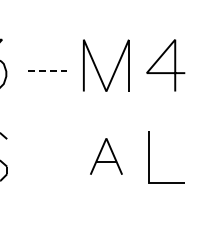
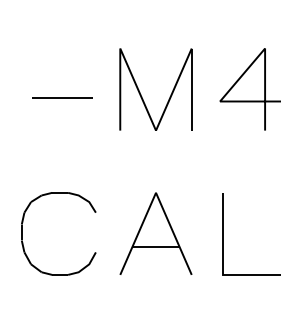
line: (48, 70) -> (64, 97), dashed -> solid
part: (22, 156) -> (23, 233), added
part: (106, 156) -> (156, 233), size x1.43

